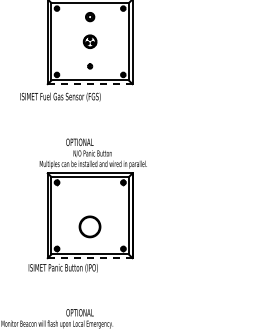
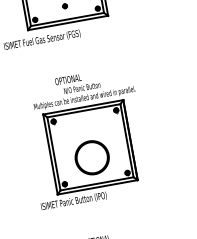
line: (89, 84) -> (67, 23), dashed -> solid
part: (89, 226) -> (91, 157), size x1.67
line: (89, 258) -> (97, 187), dashed -> solid

